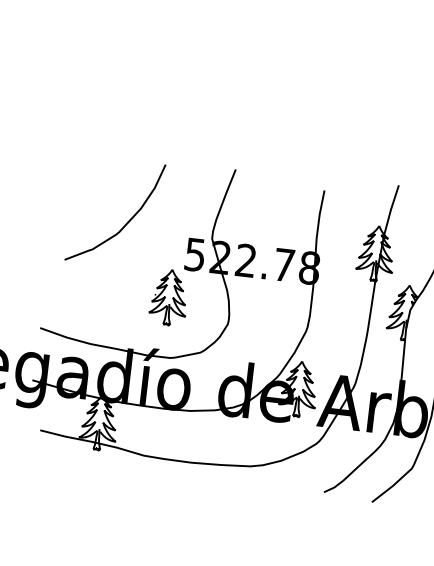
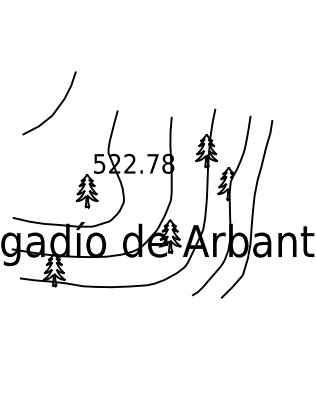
curve: (124, 224) -> (55, 109), moved

